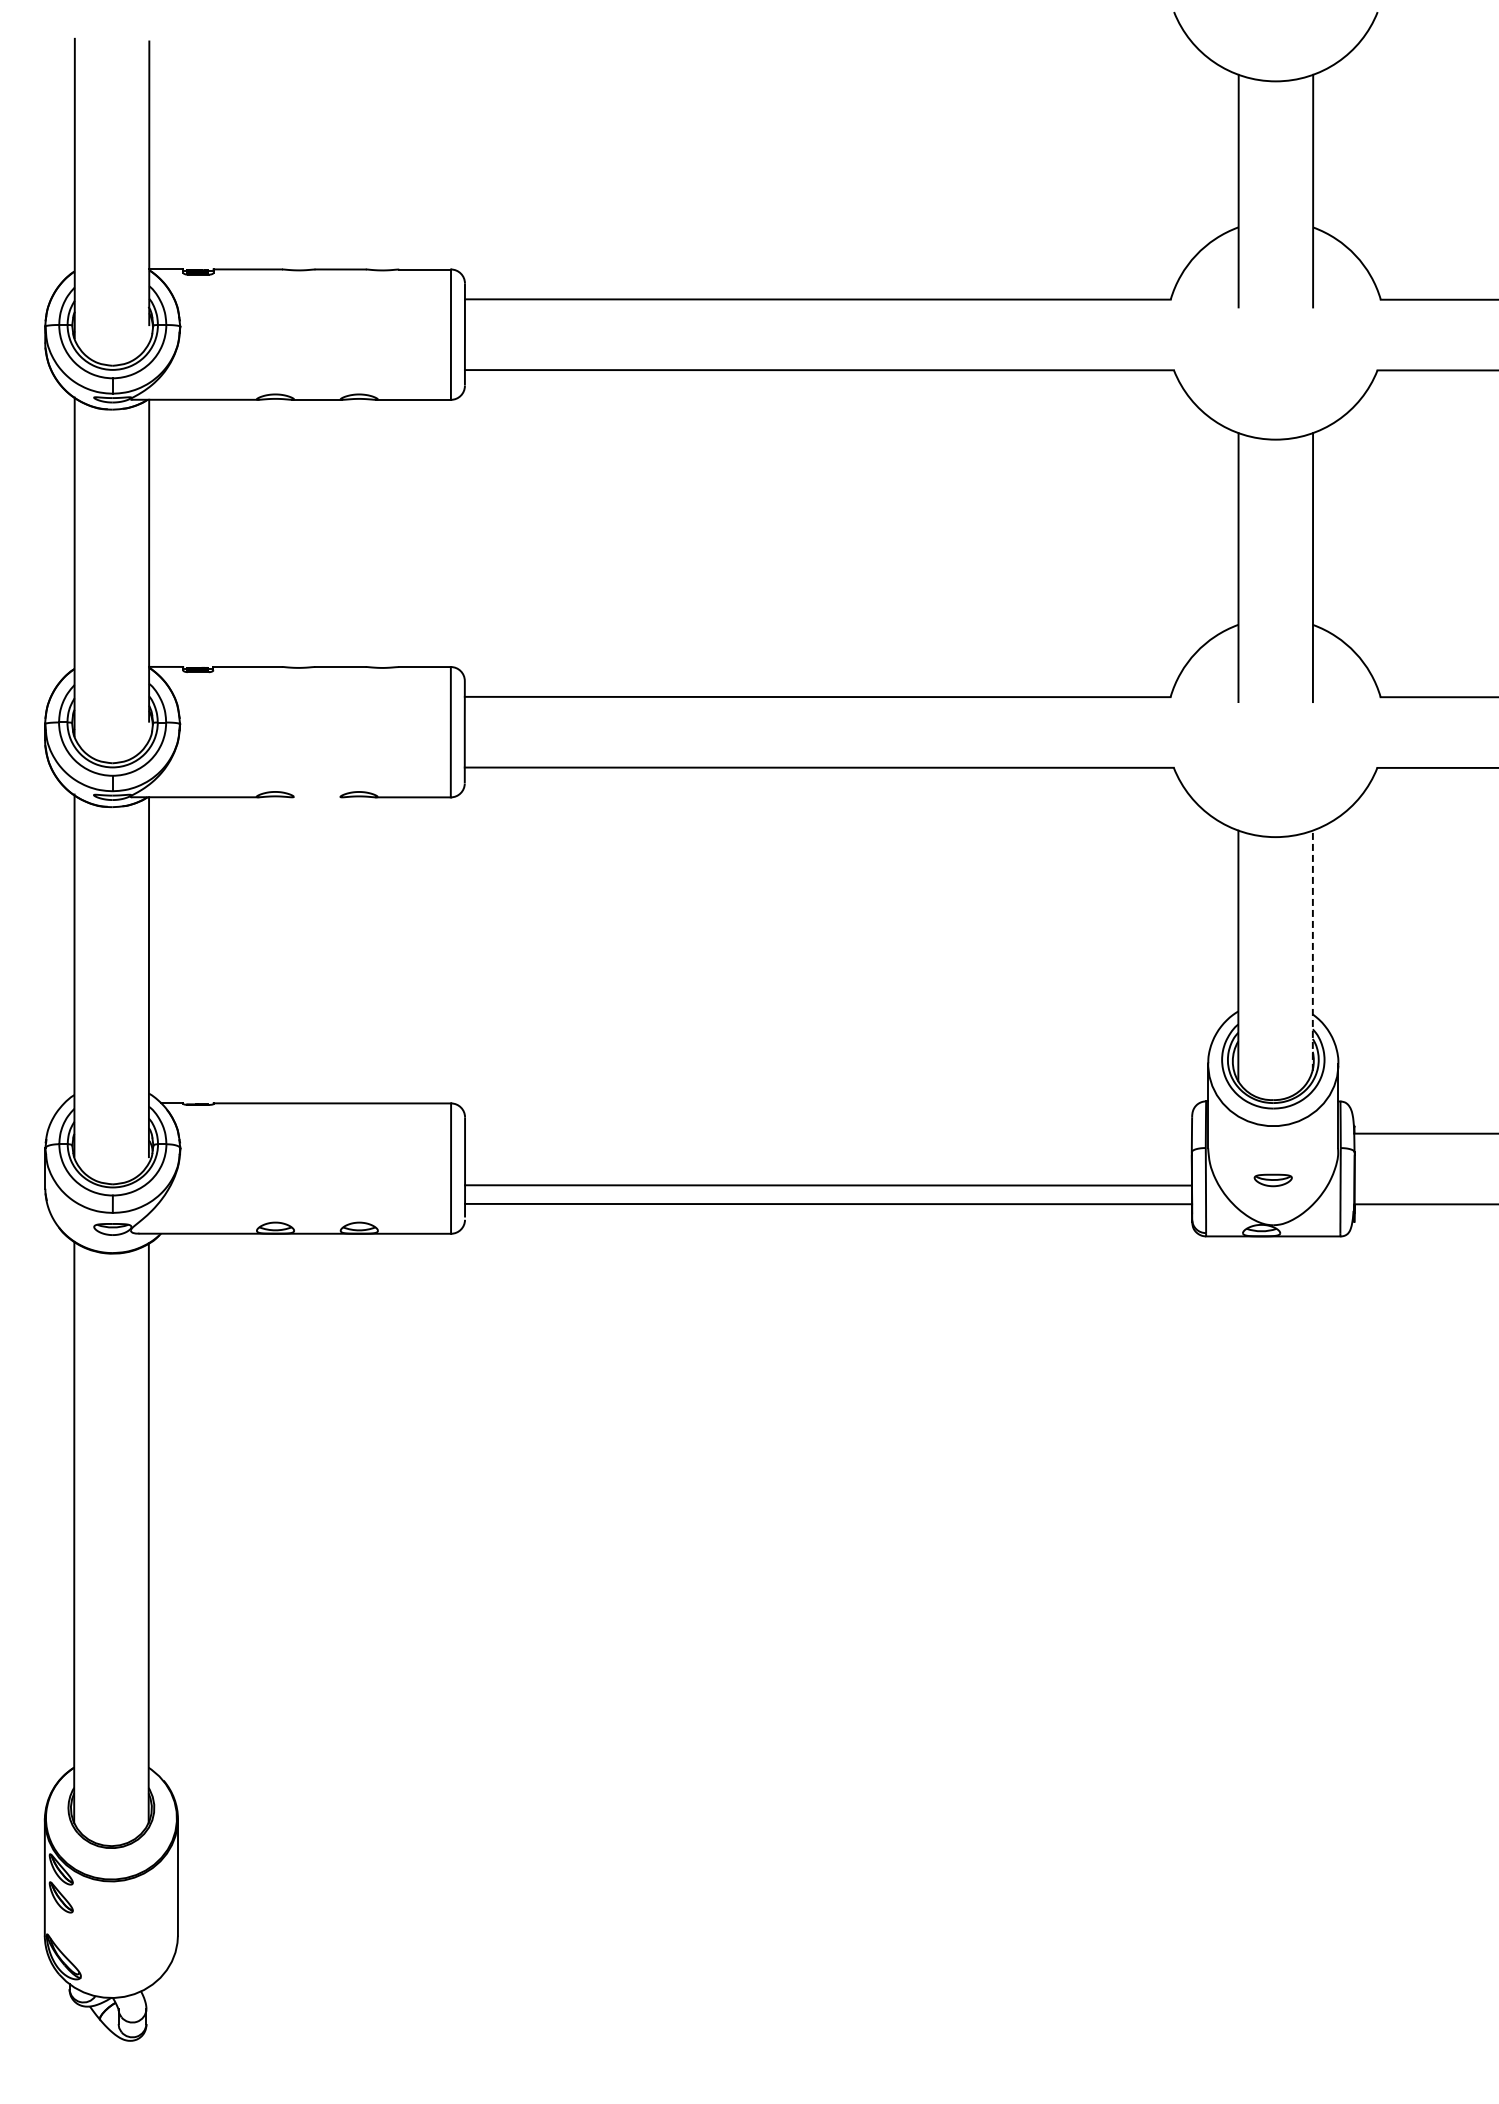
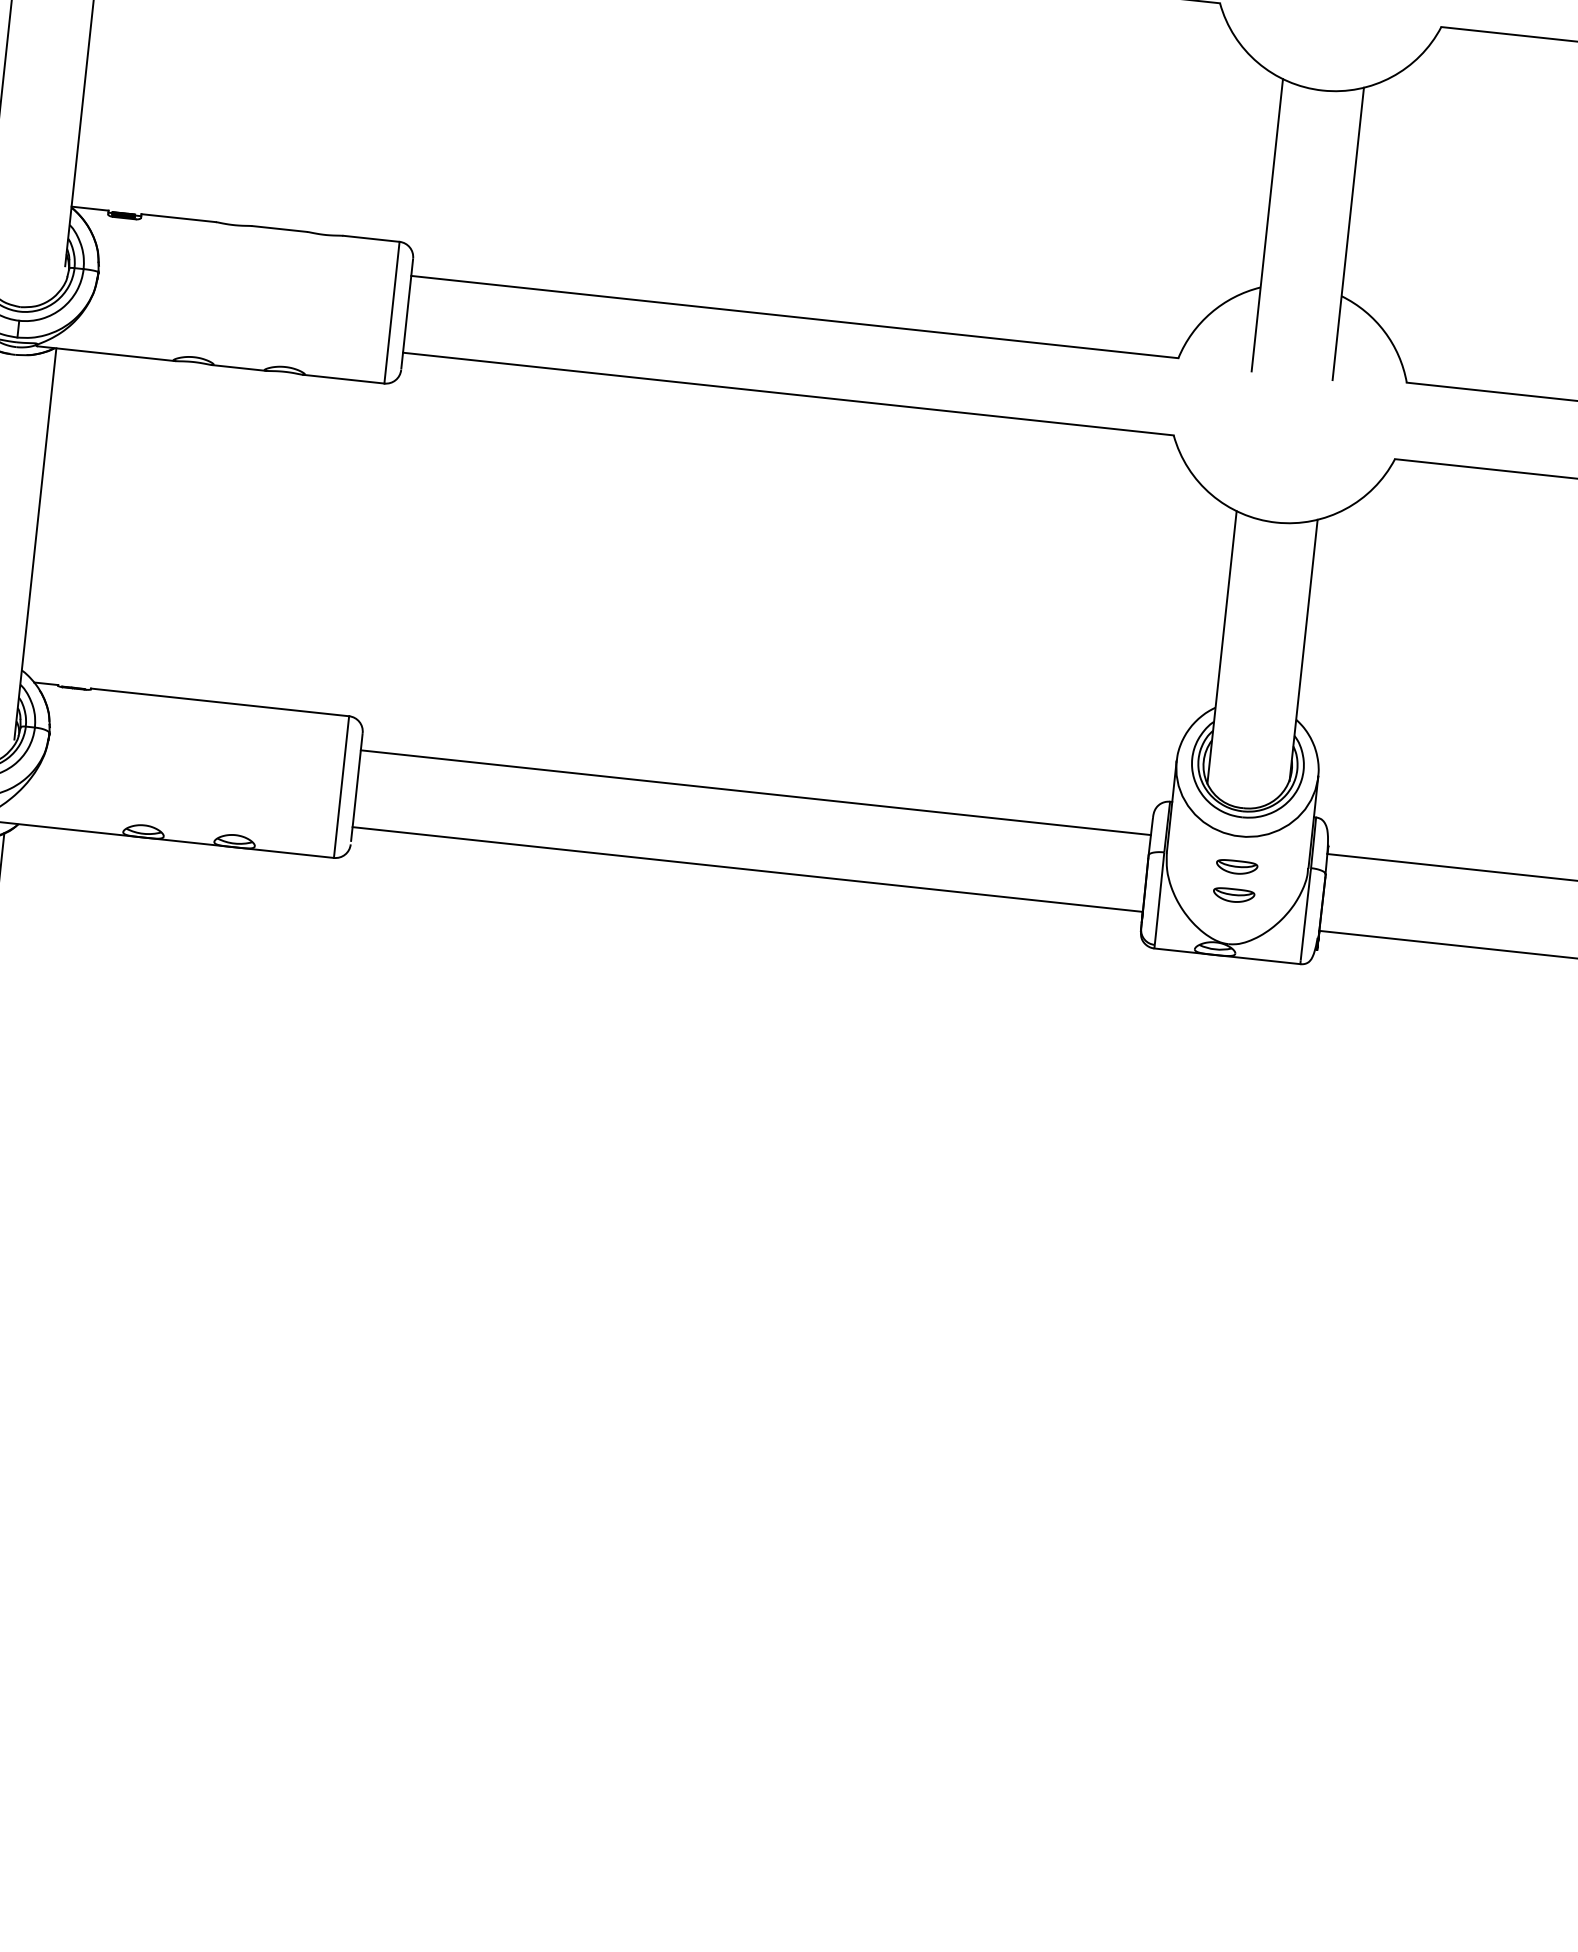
line: (317, 797) -> (239, 368), added
line: (1312, 950) -> (1303, 650), dashed -> solid
part: (1272, 1154) -> (1236, 867), added
line: (828, 1185) -> (755, 792), moved

